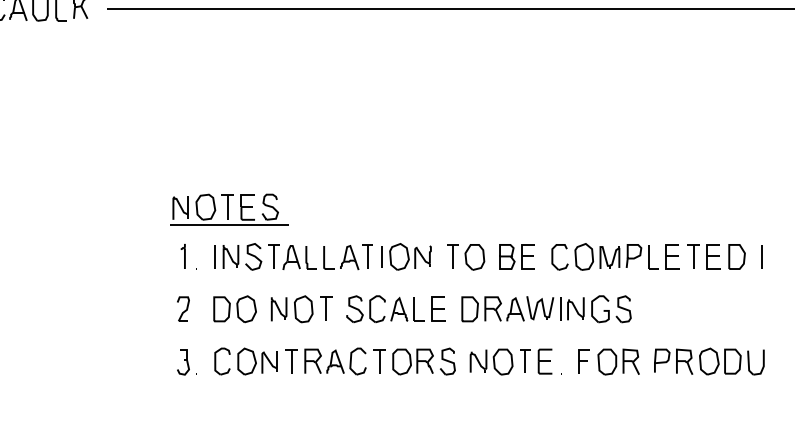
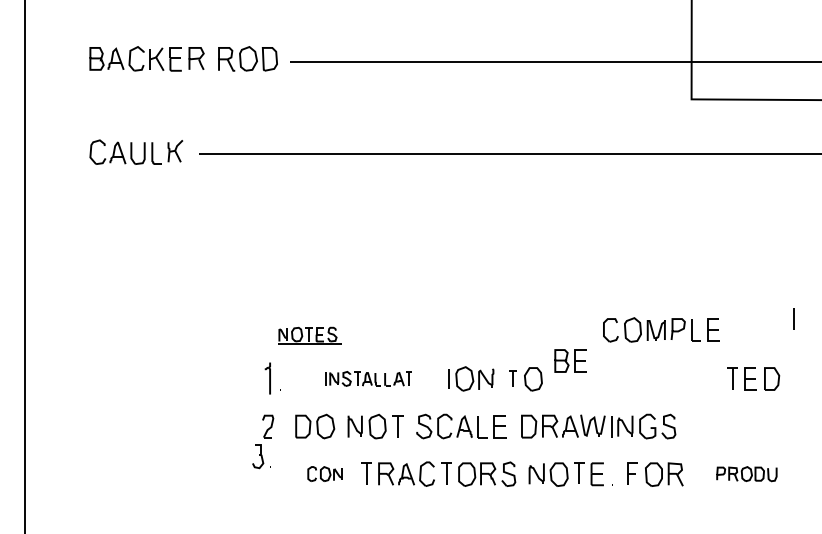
part: (228, 209) -> (309, 335), size x0.6
part: (182, 256) -> (267, 378), size x1.4
part: (293, 256) -> (368, 378), size x0.6
part: (452, 256) -> (513, 378), size x0.7
part: (516, 256) -> (570, 360), moved
part: (615, 256) -> (661, 329), moved
line: (760, 256) -> (793, 318), moved
part: (245, 360) -> (324, 473), size x0.6
part: (708, 360) -> (746, 473), size x0.6
part: (187, 361) -> (261, 456), moved

